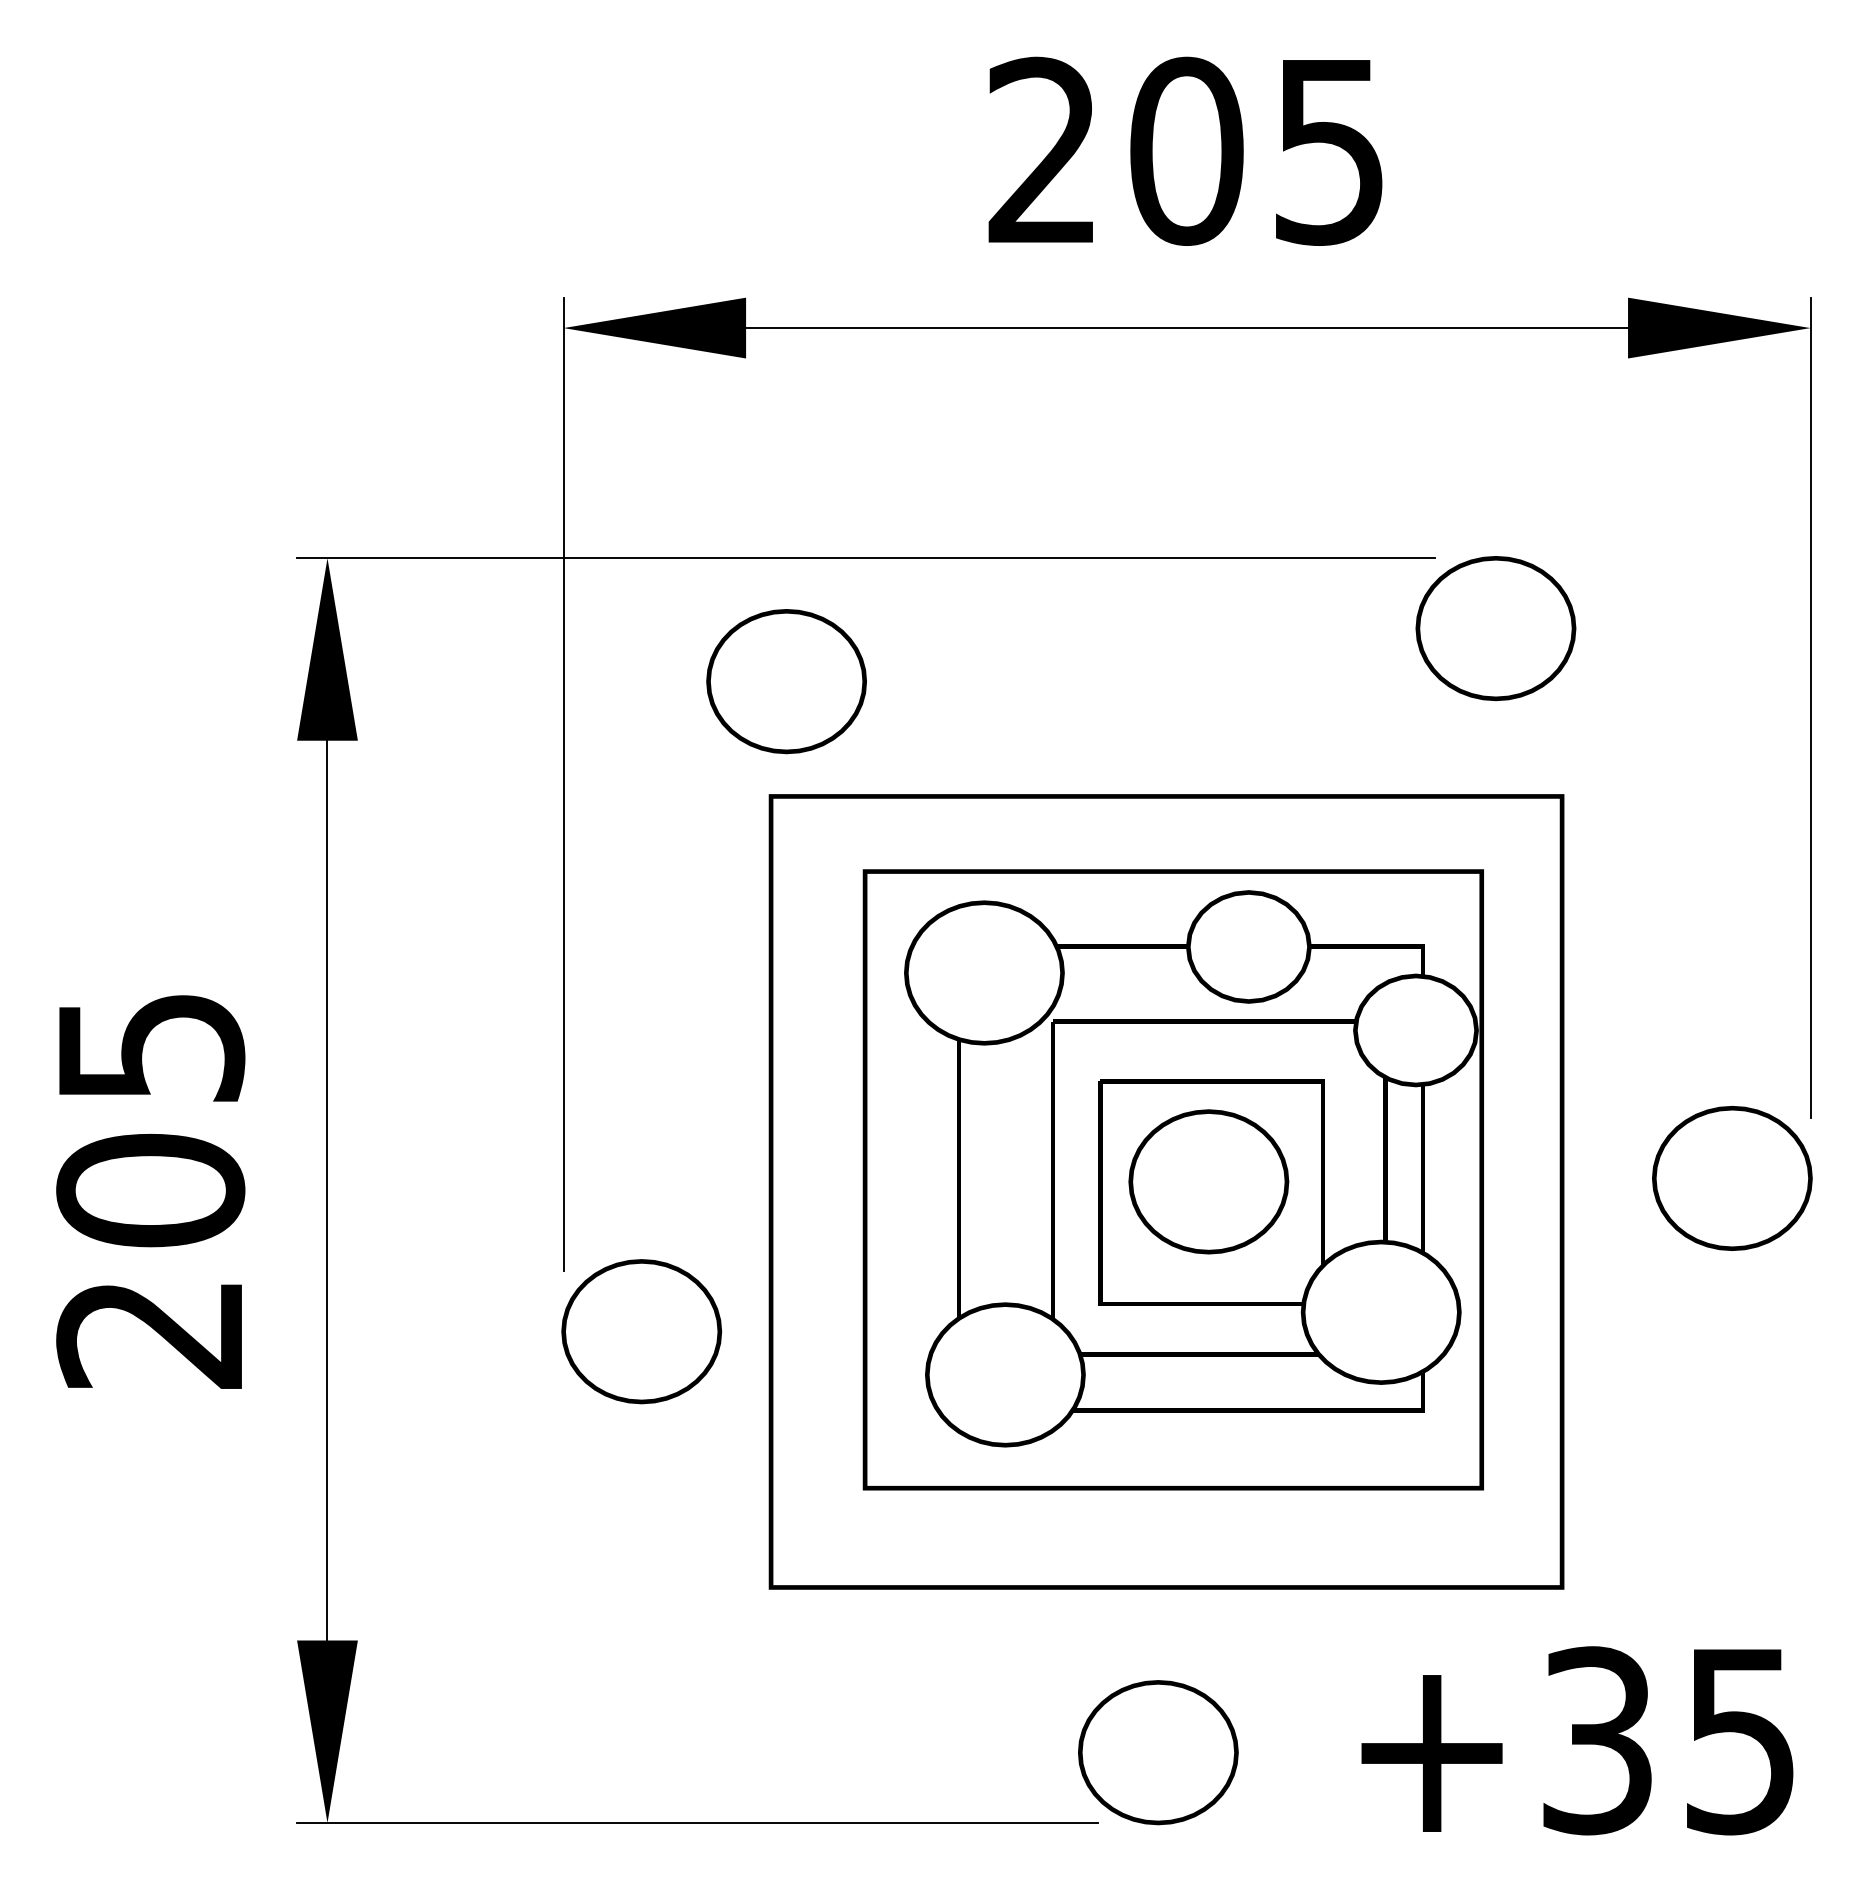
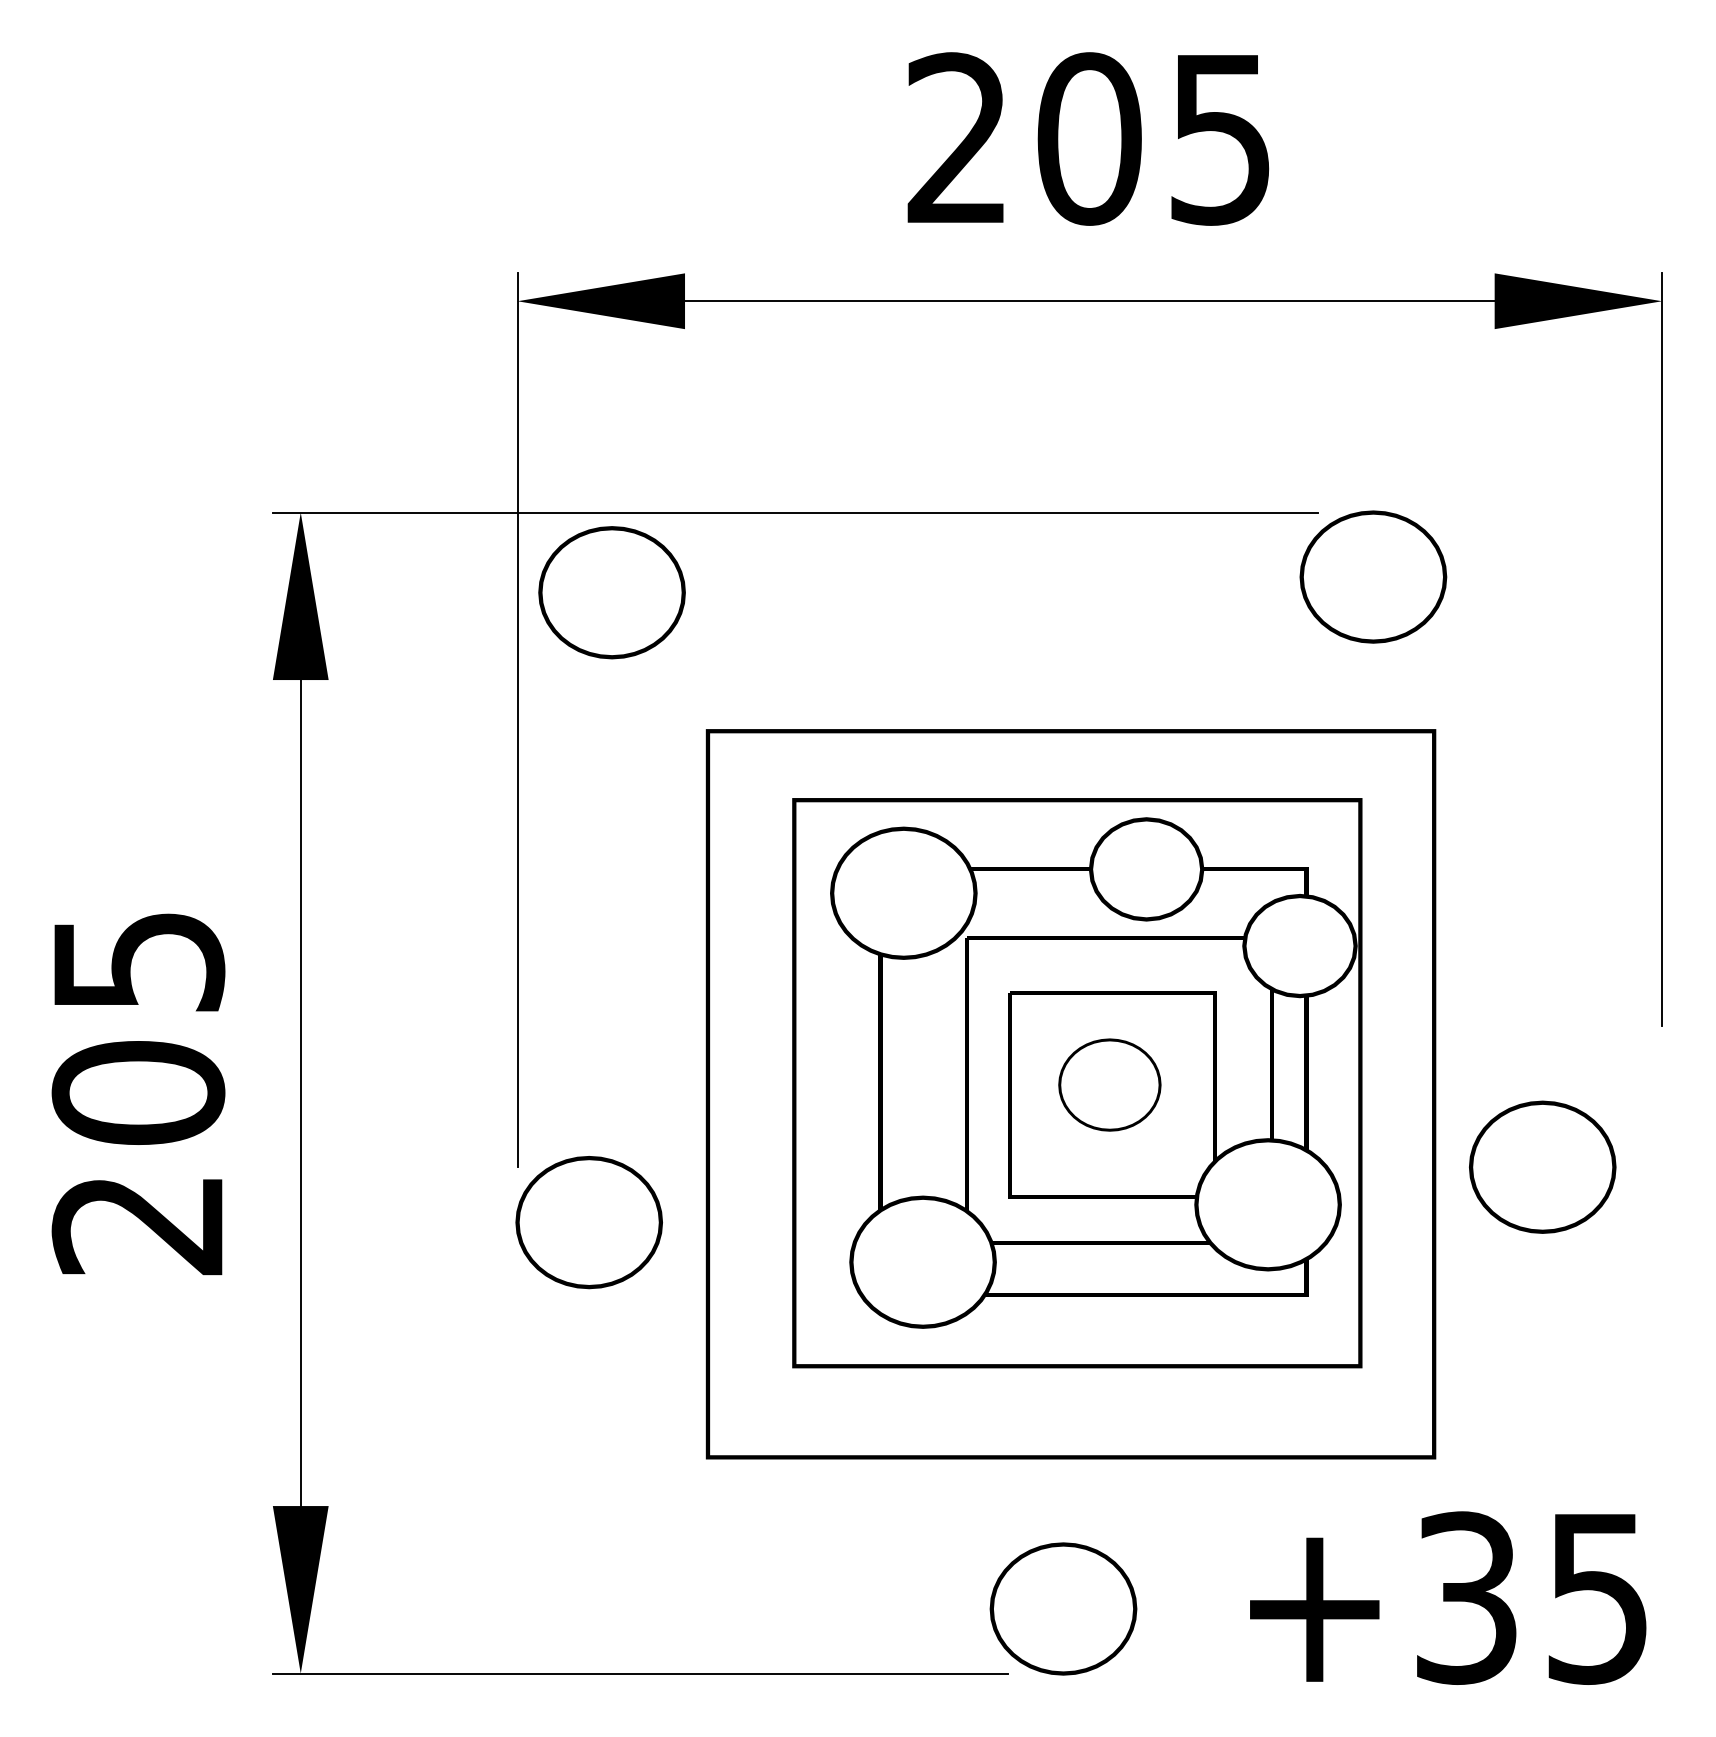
part: (786, 681) -> (611, 592), moved
part: (1732, 1177) -> (1542, 1166), moved
part: (1208, 1181) -> (1109, 1084), size x0.7

